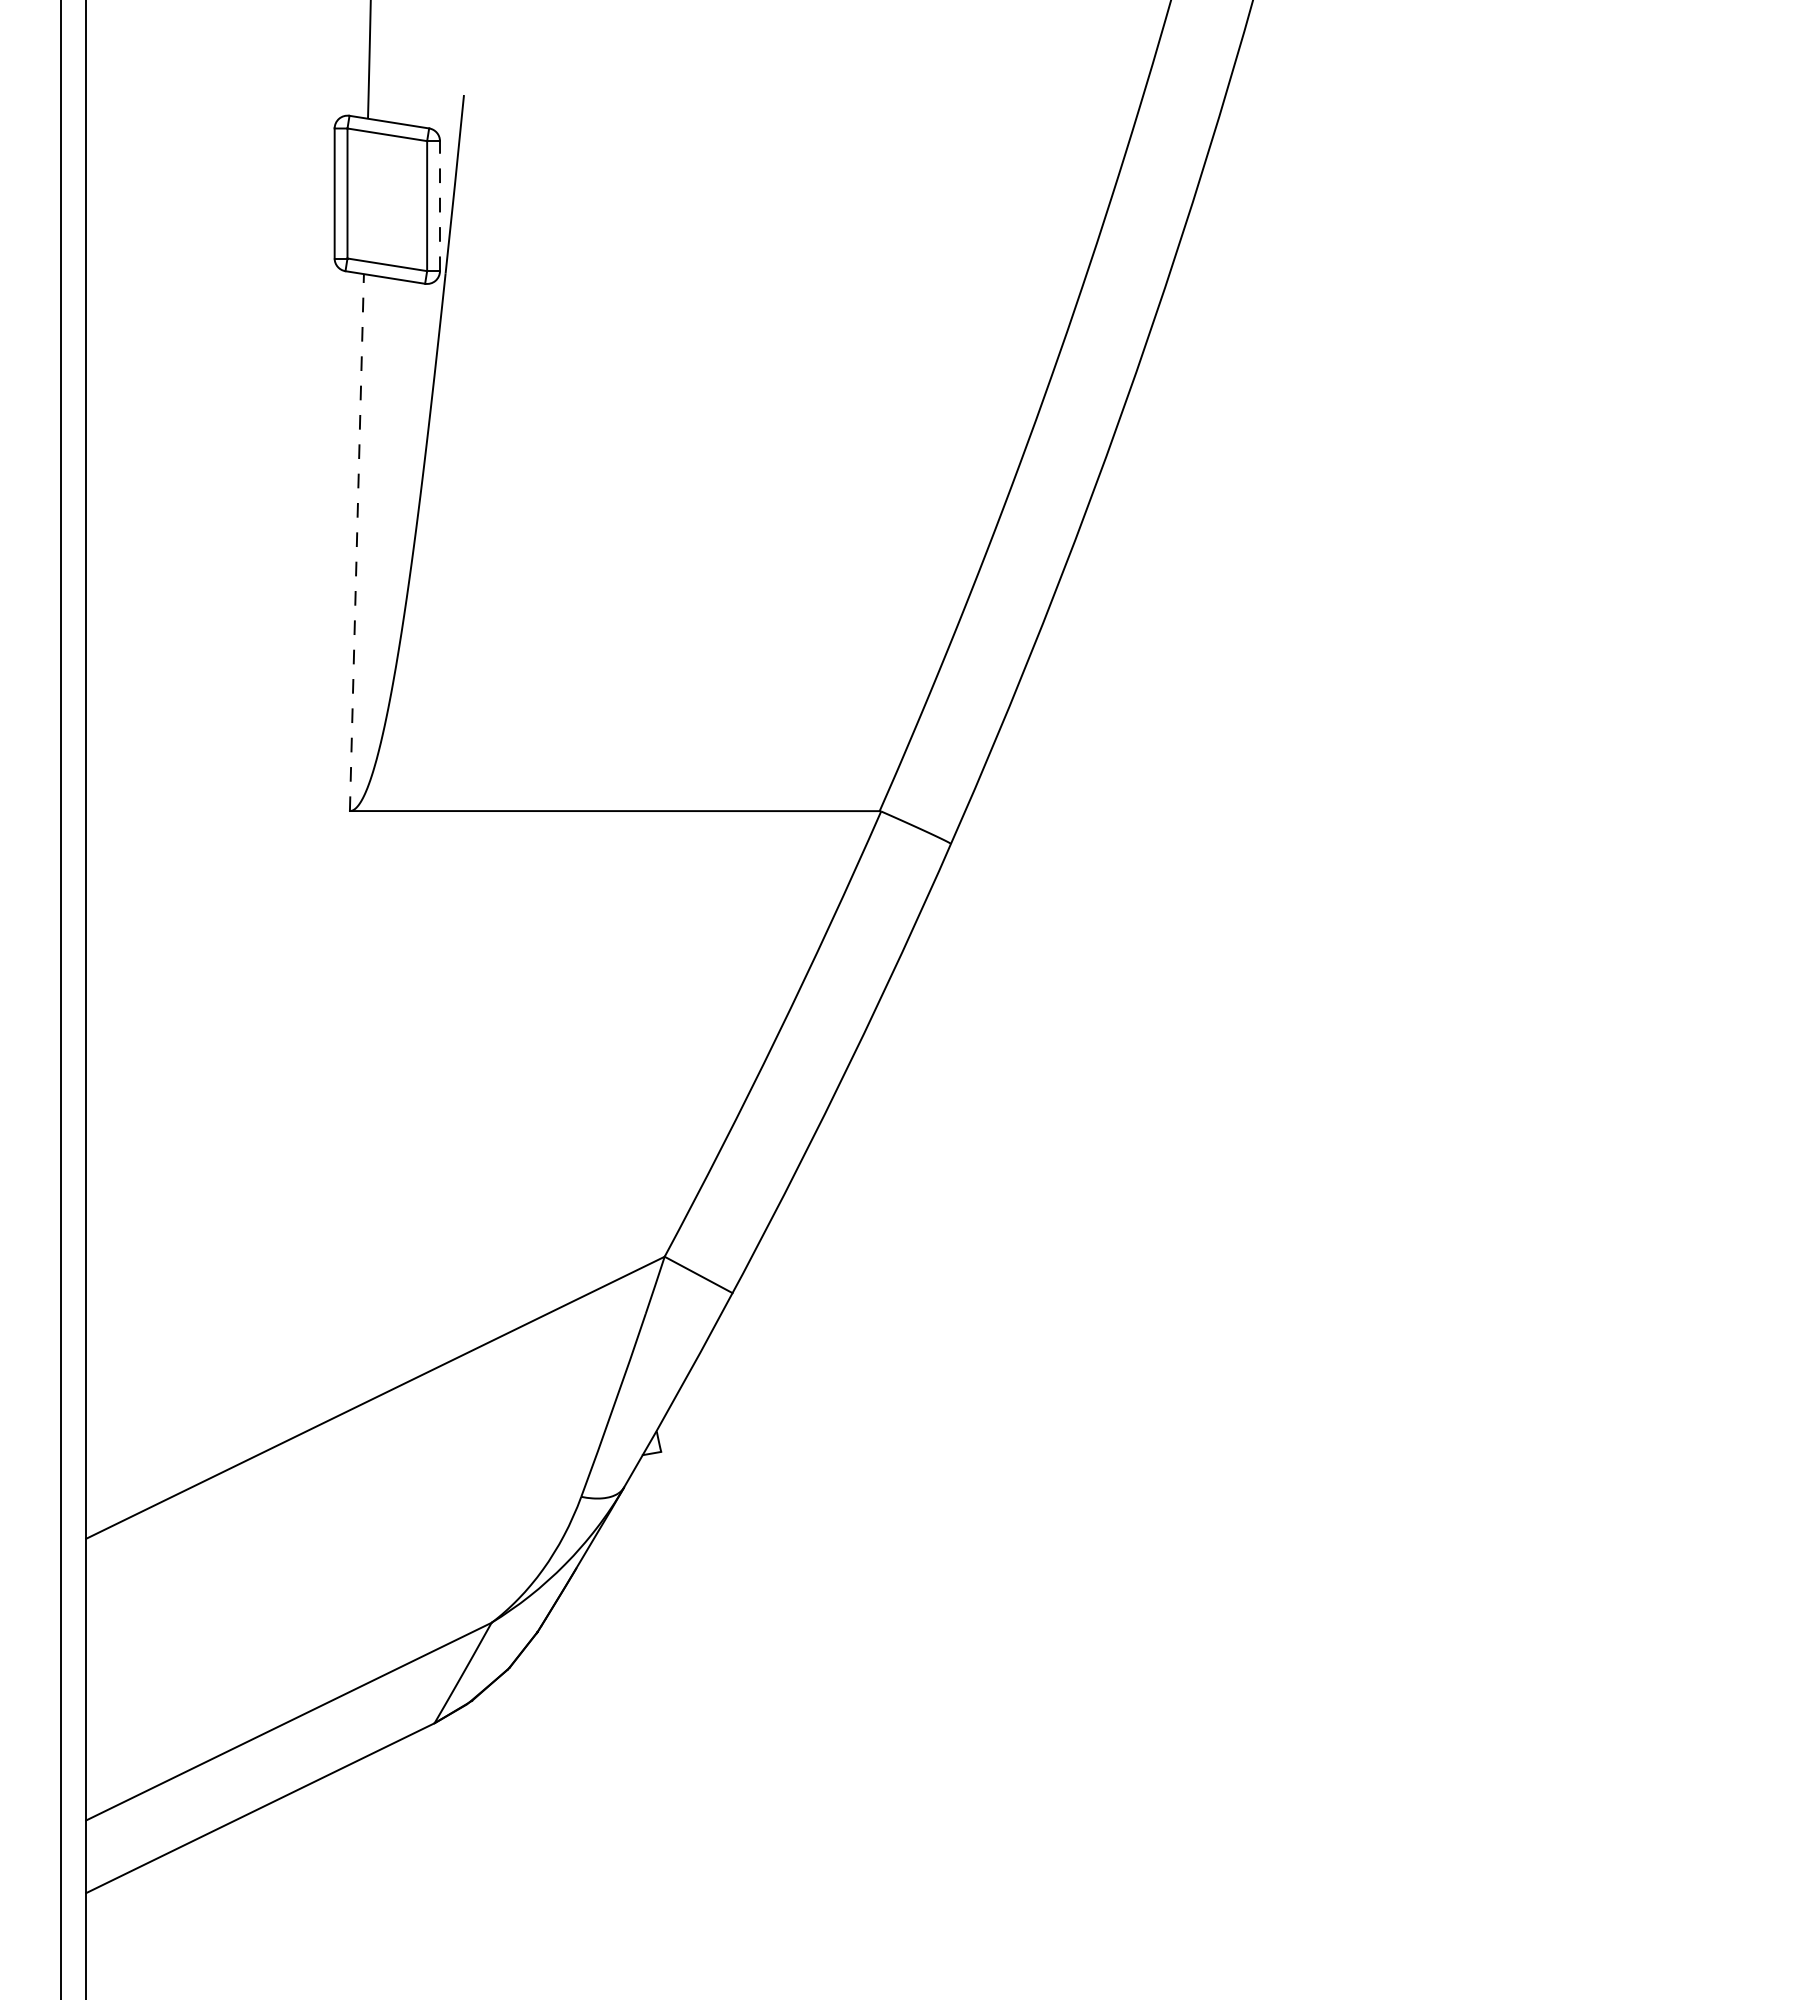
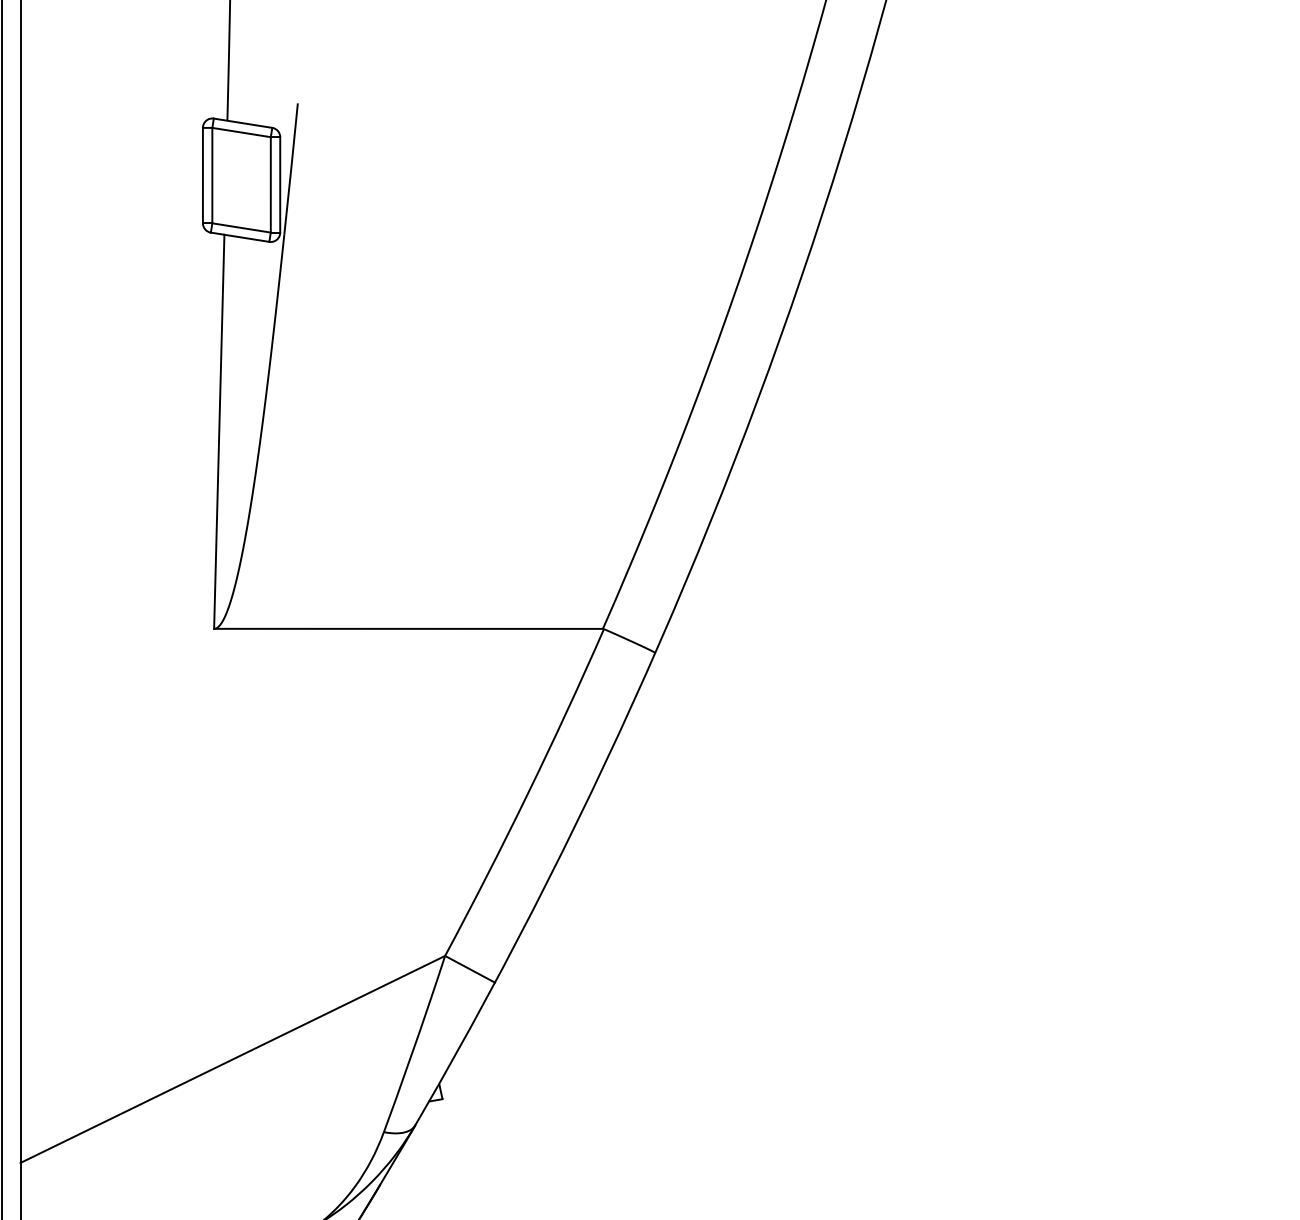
line: (439, 206) -> (279, 185), dashed -> solid
line: (356, 542) -> (218, 431), dashed -> solid

